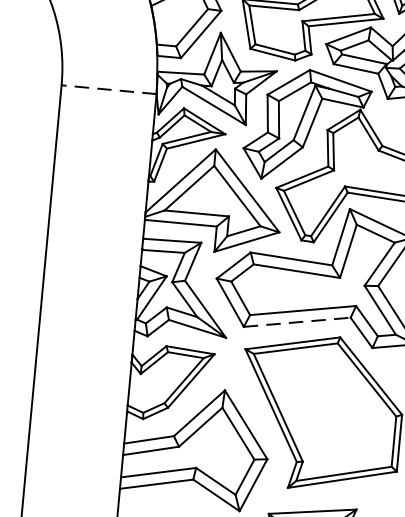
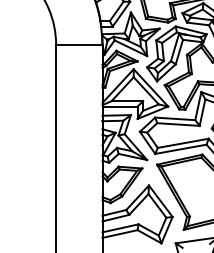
line: (107, 90) -> (78, 45), dashed -> solid
line: (298, 322) -> (181, 149), dashed -> solid

